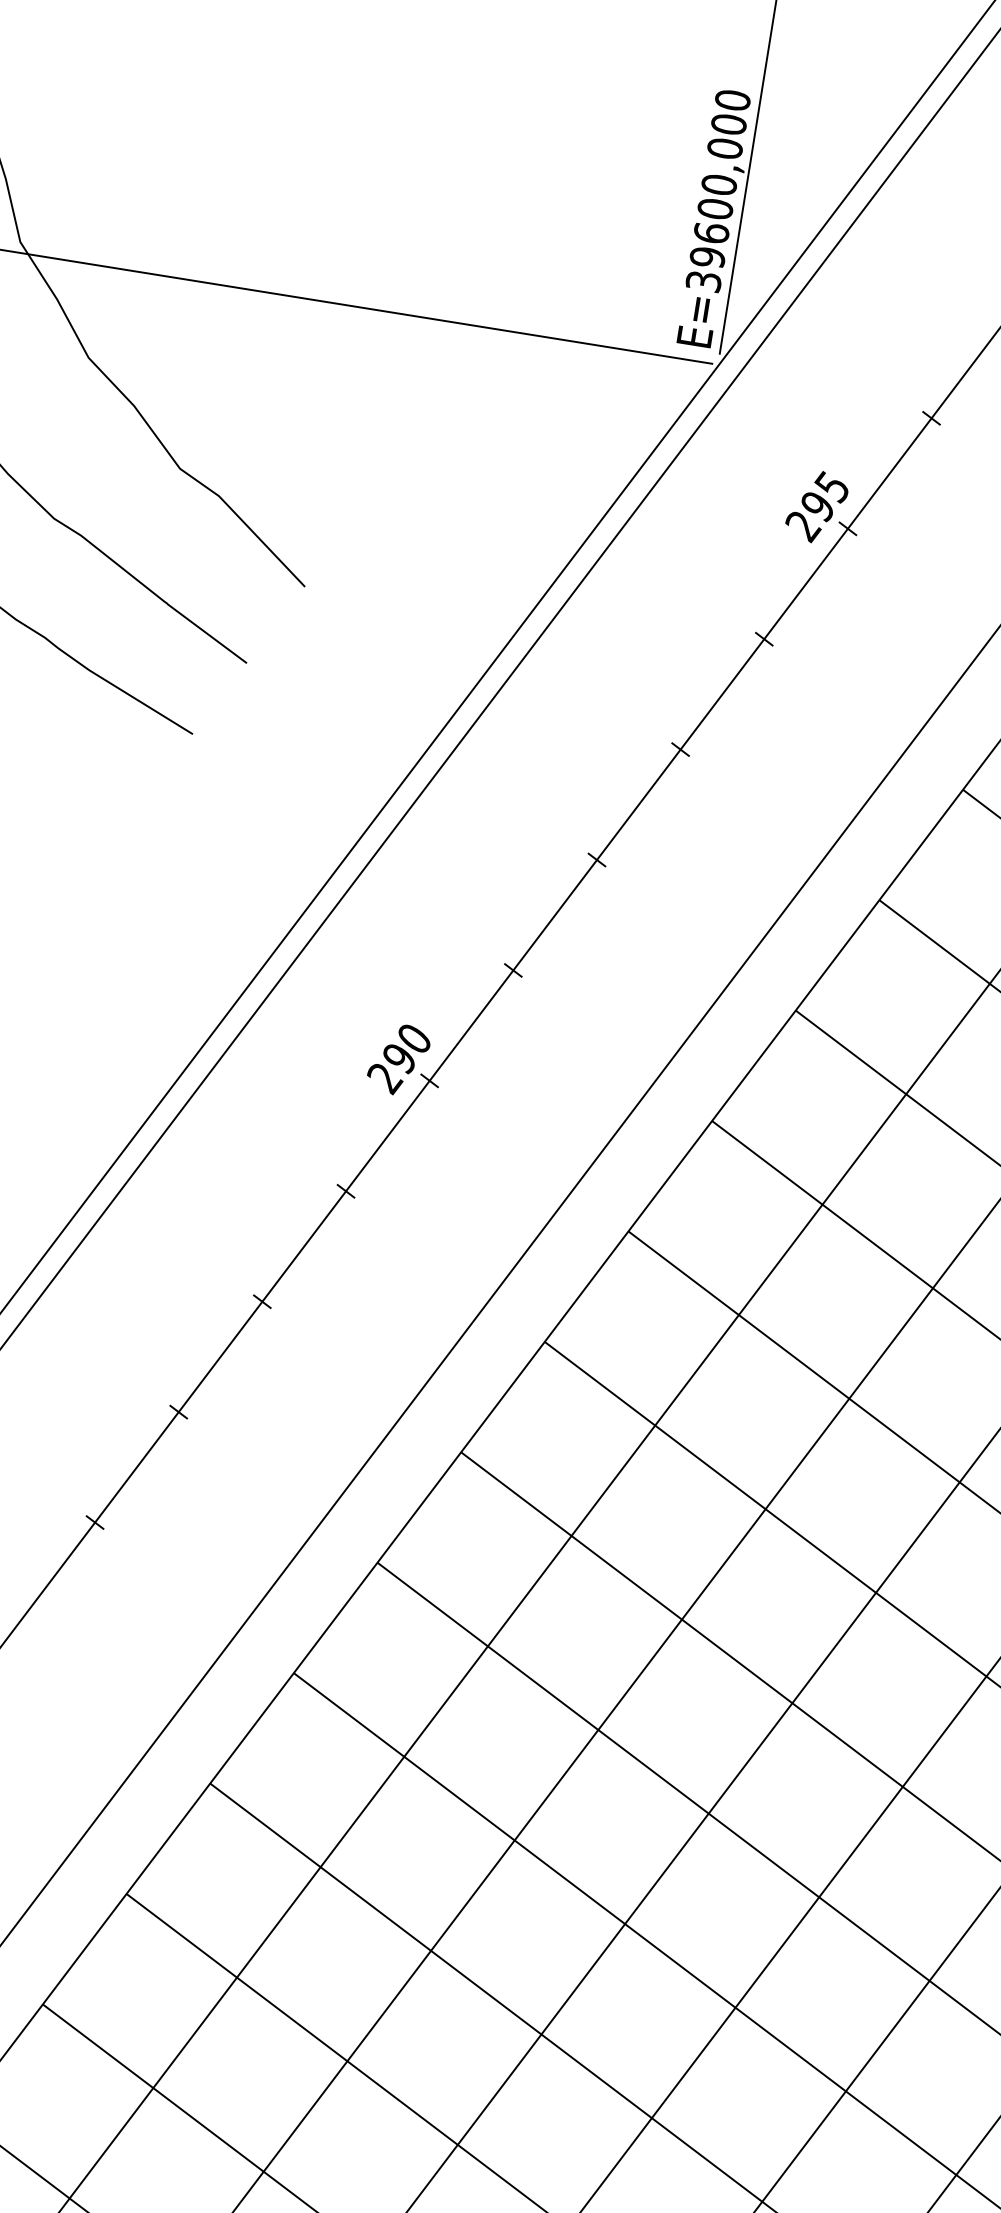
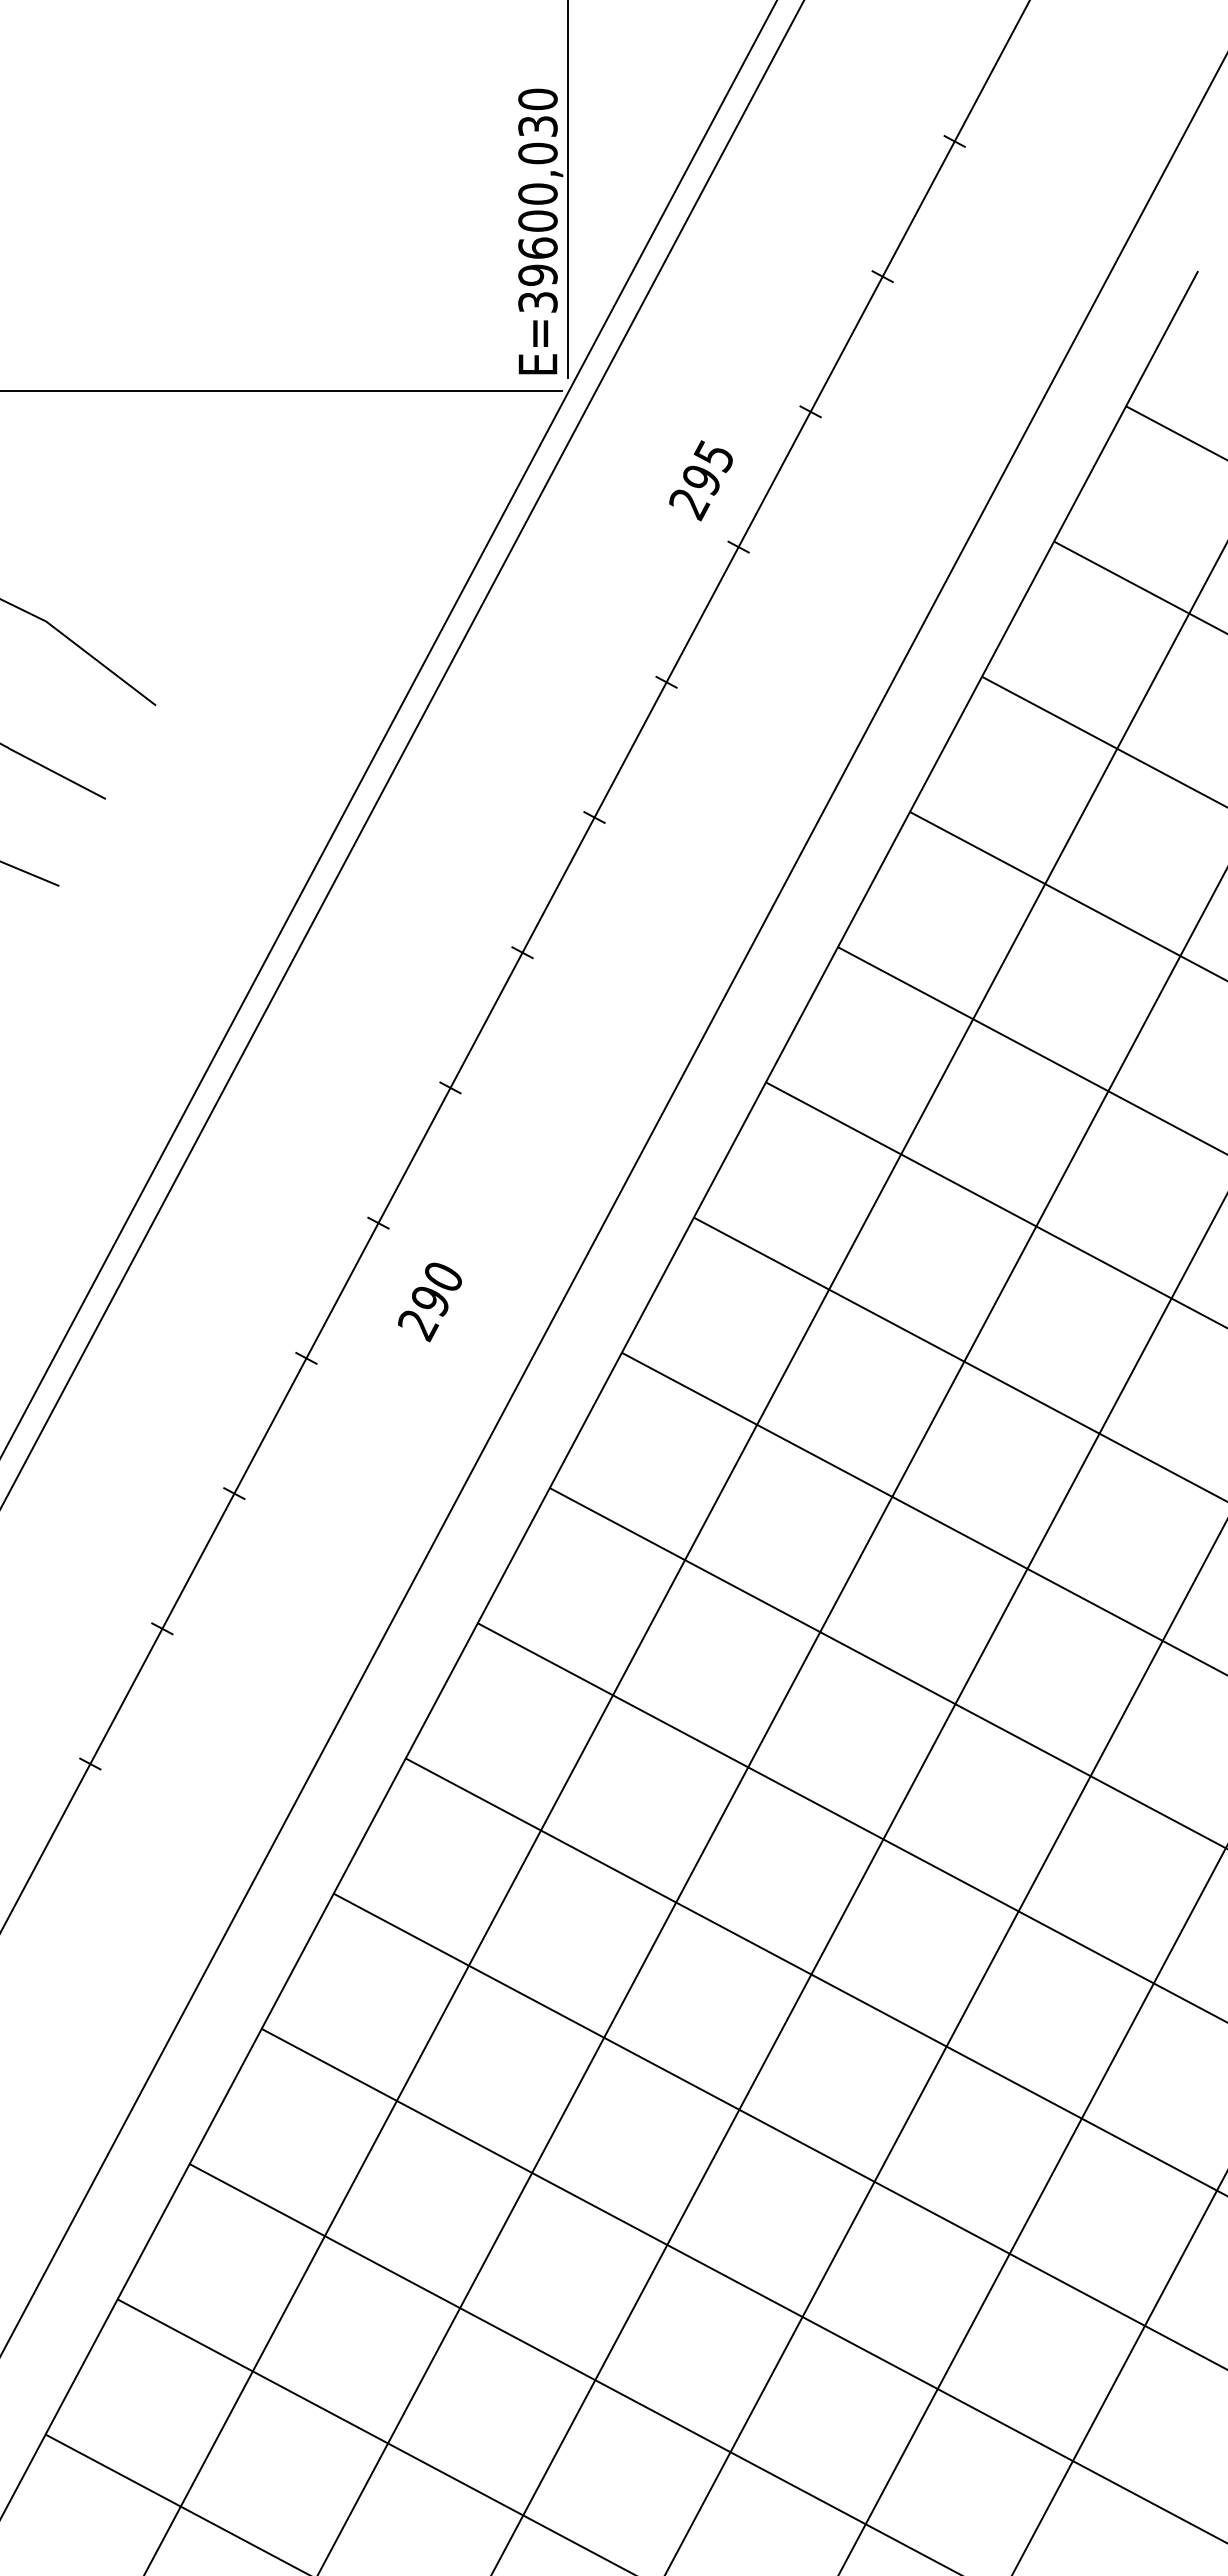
text: (728, 124) -> (537, 126), E=39600,000 -> E=39600,030
text: (816, 506) -> (700, 480), moved
text: (398, 1059) -> (429, 1302), moved

